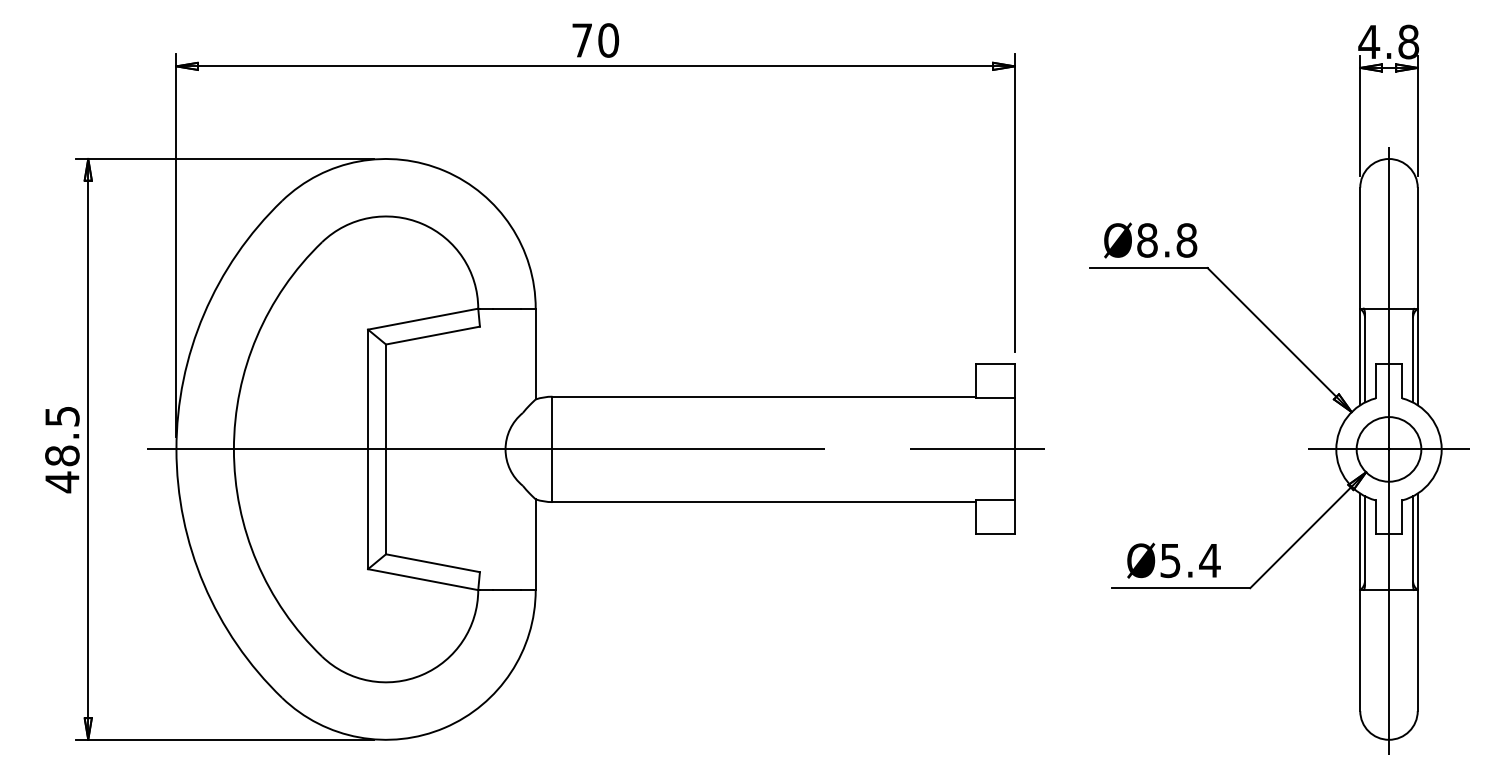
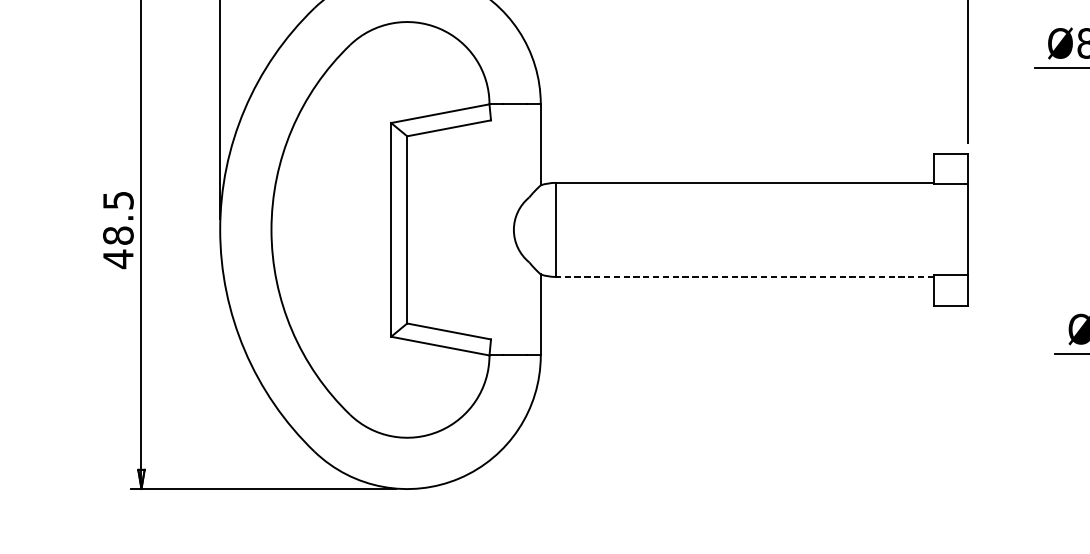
line: (595, 449) -> (594, 229), removed
line: (764, 502) -> (744, 277), solid -> dashed

